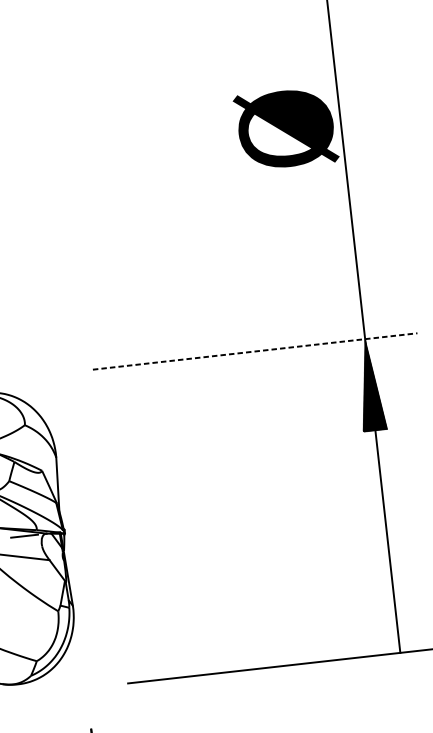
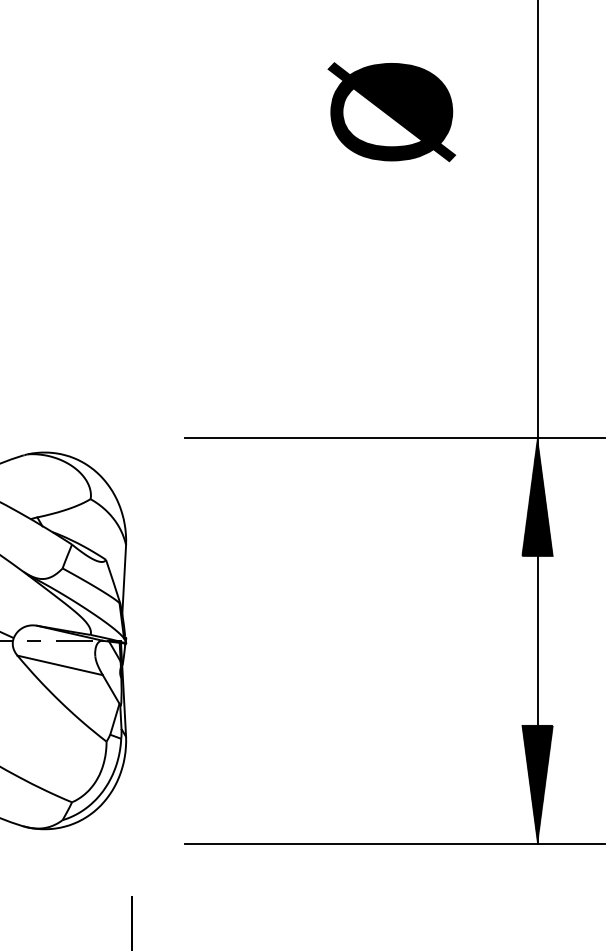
text: (285, 129) -> (391, 112), moved
line: (255, 351) -> (395, 438), dashed -> solid
hatch: (395, 607) -> (537, 784), added

